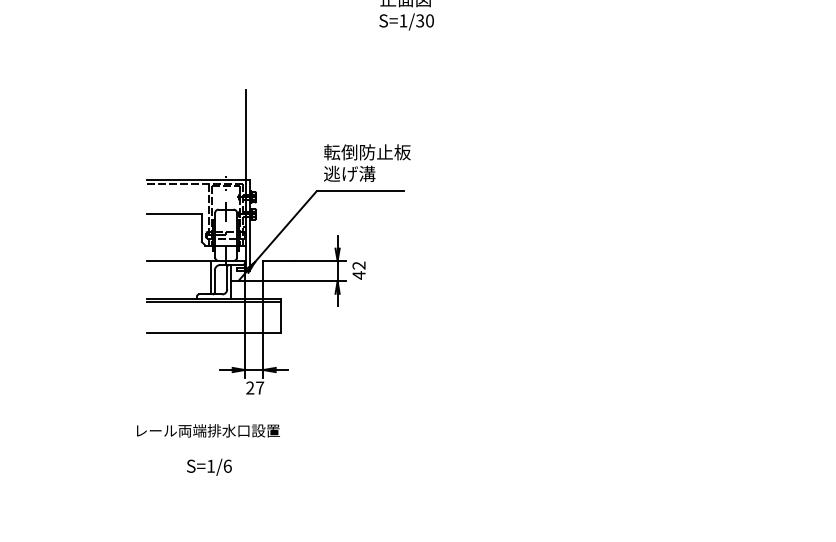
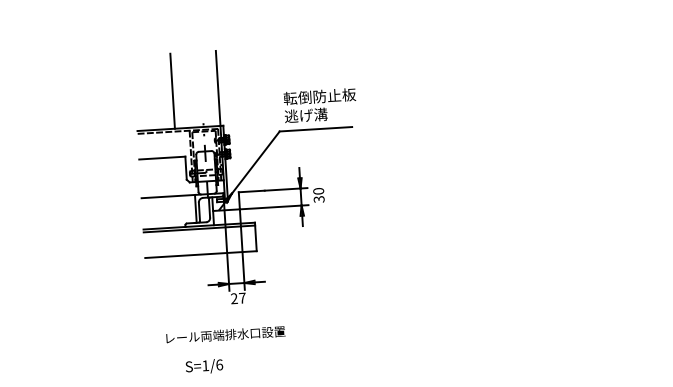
line: (191, 135) -> (172, 91), added
text: (358, 270) -> (318, 195), 42 -> 30
text: (208, 430) -> (225, 334), moved

